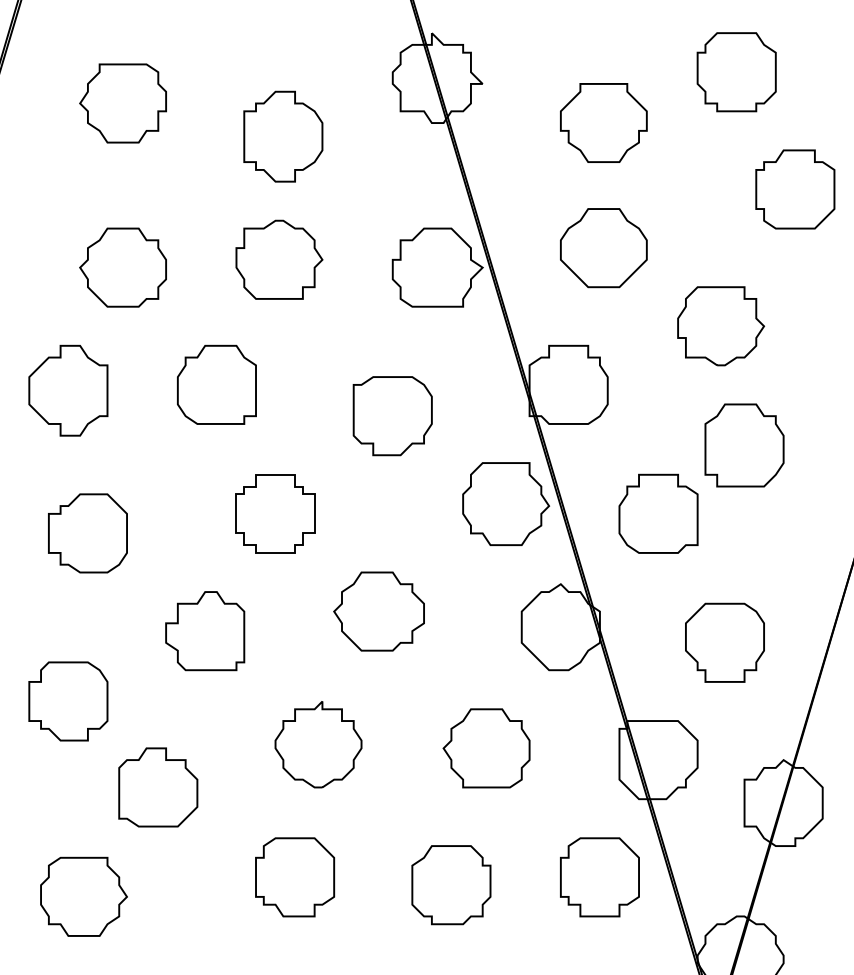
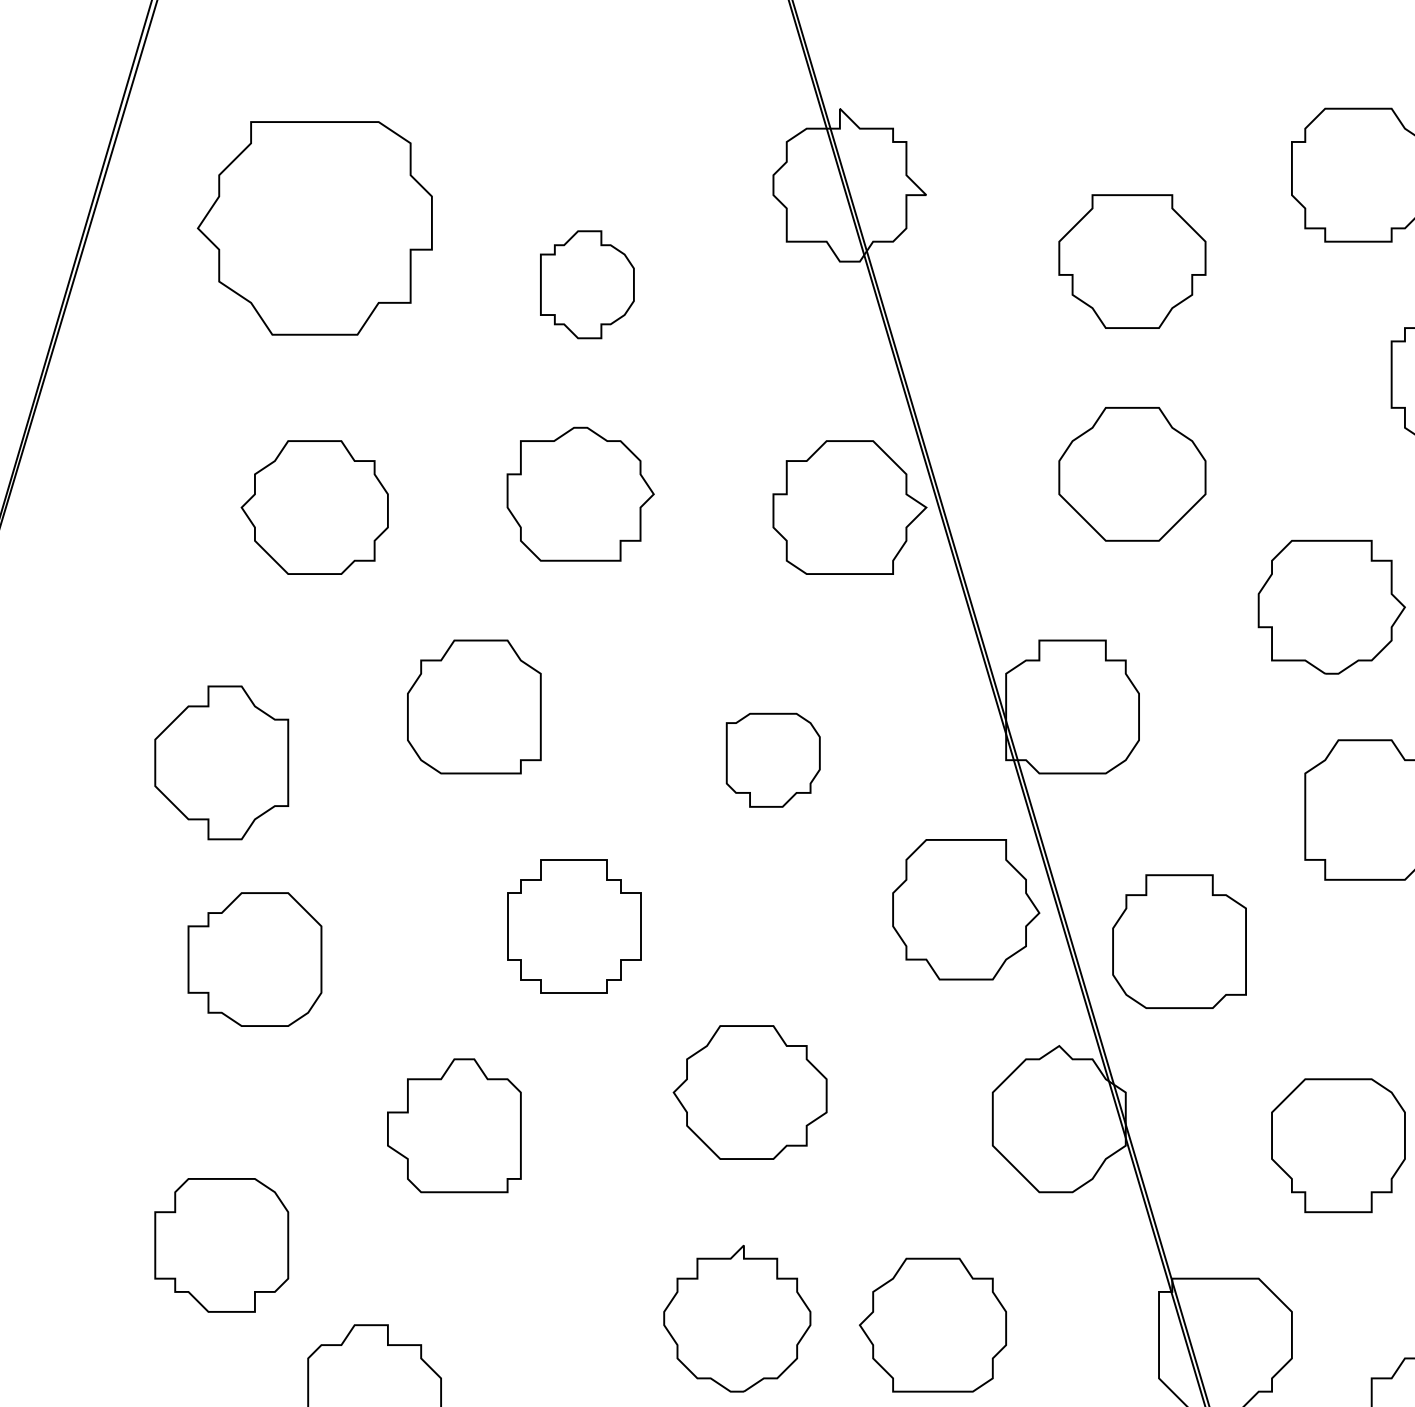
part: (122, 103) -> (313, 228), size x1.6
part: (283, 136) -> (587, 284), size x0.7
part: (68, 390) -> (221, 762), moved
part: (392, 416) -> (772, 760), size x0.7
part: (658, 513) -> (1179, 941), moved
part: (318, 744) -> (737, 1318), moved

